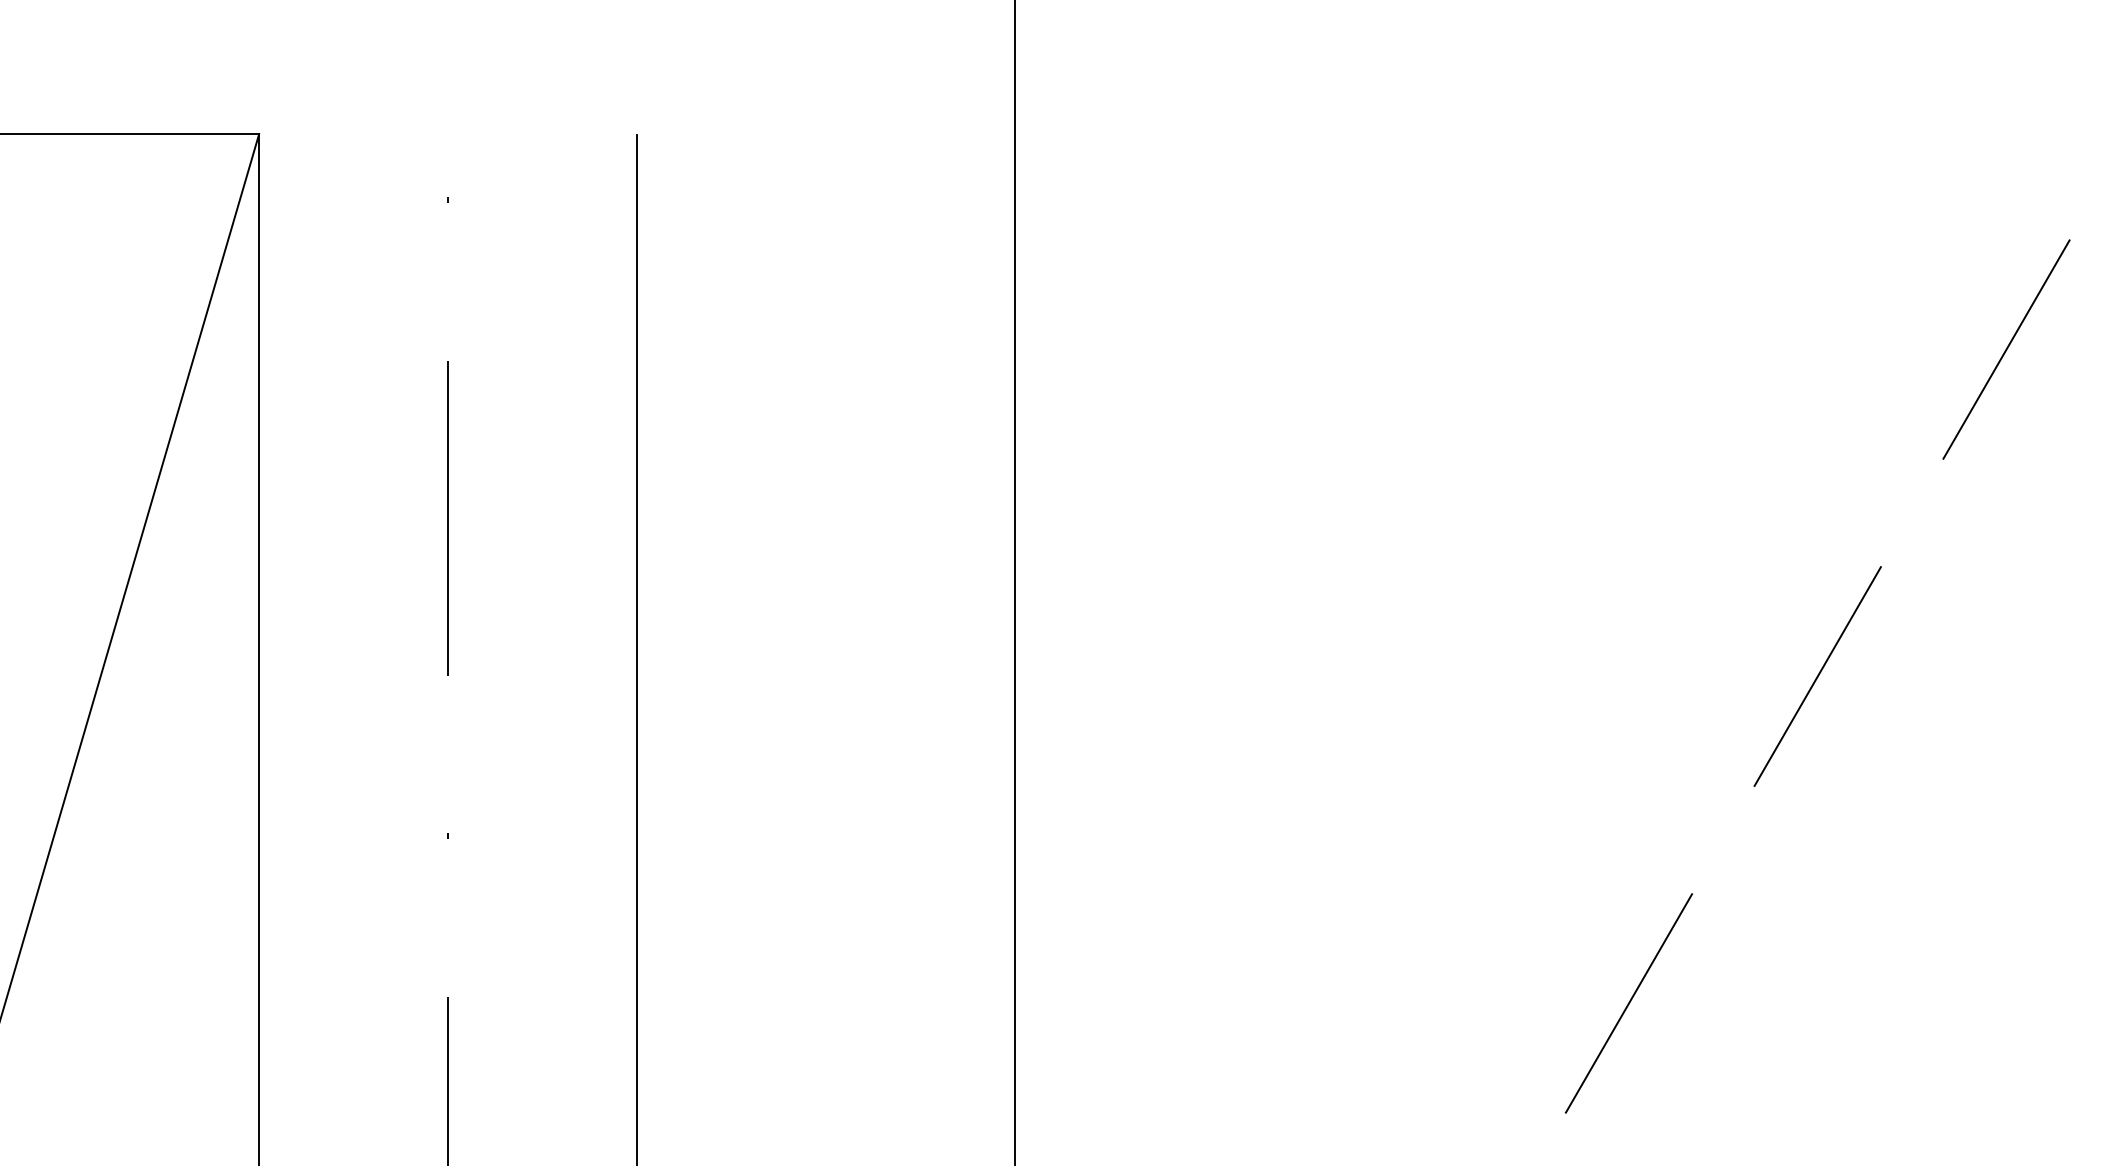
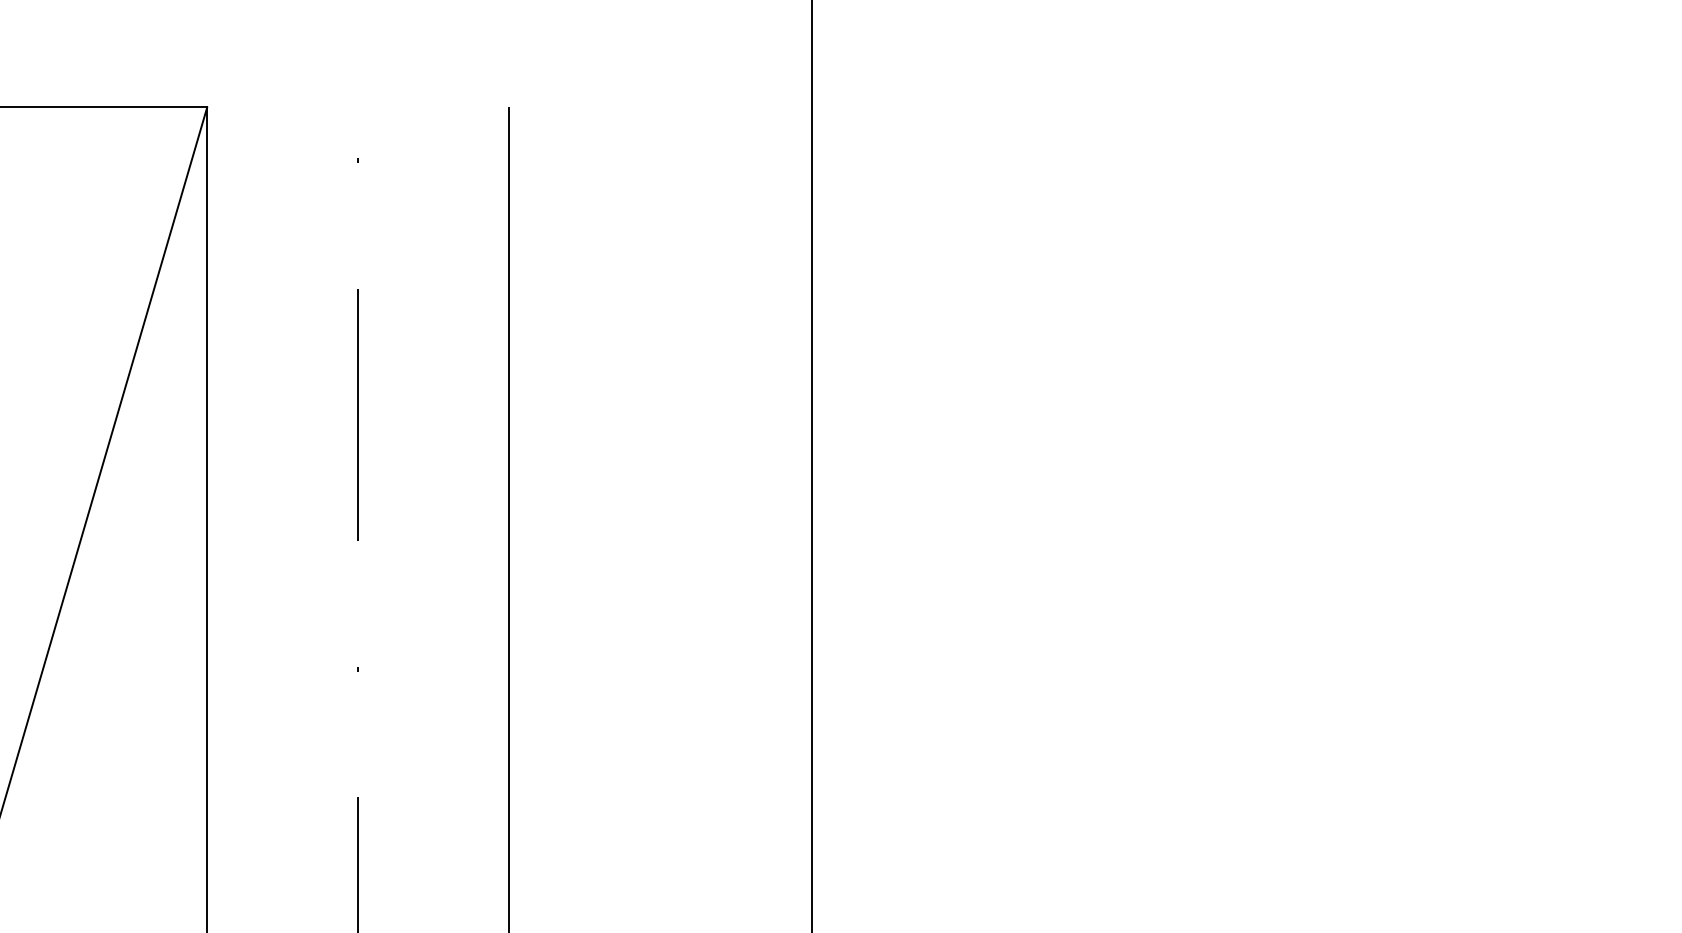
line: (2006, 349) -> (1604, 279), removed
line: (1817, 676) -> (1453, 541), removed
line: (1628, 1003) -> (1302, 802), removed

